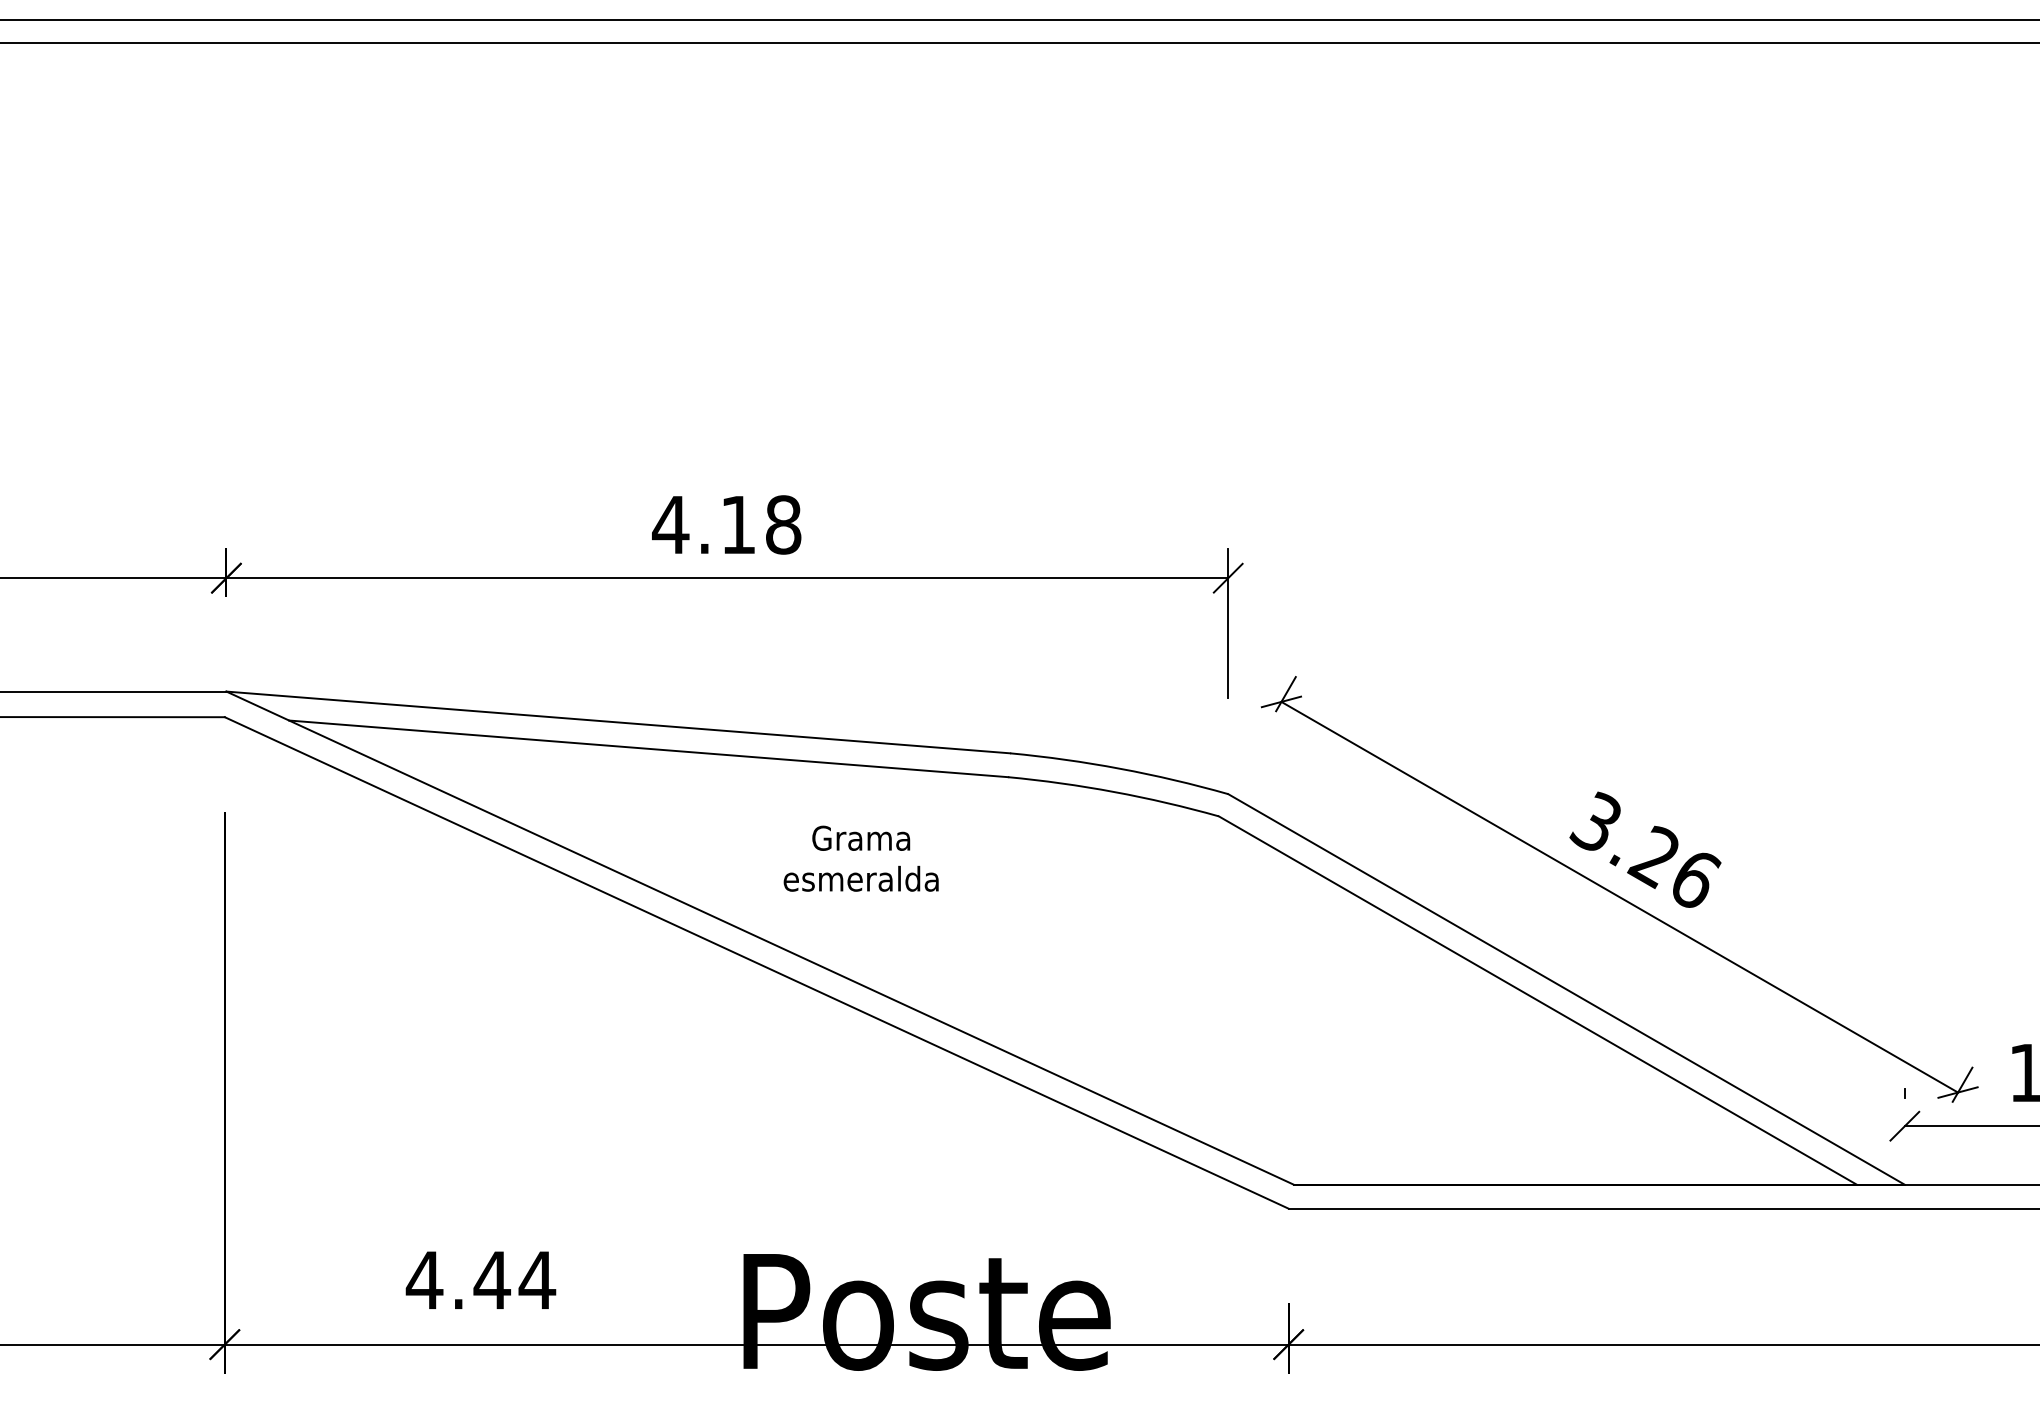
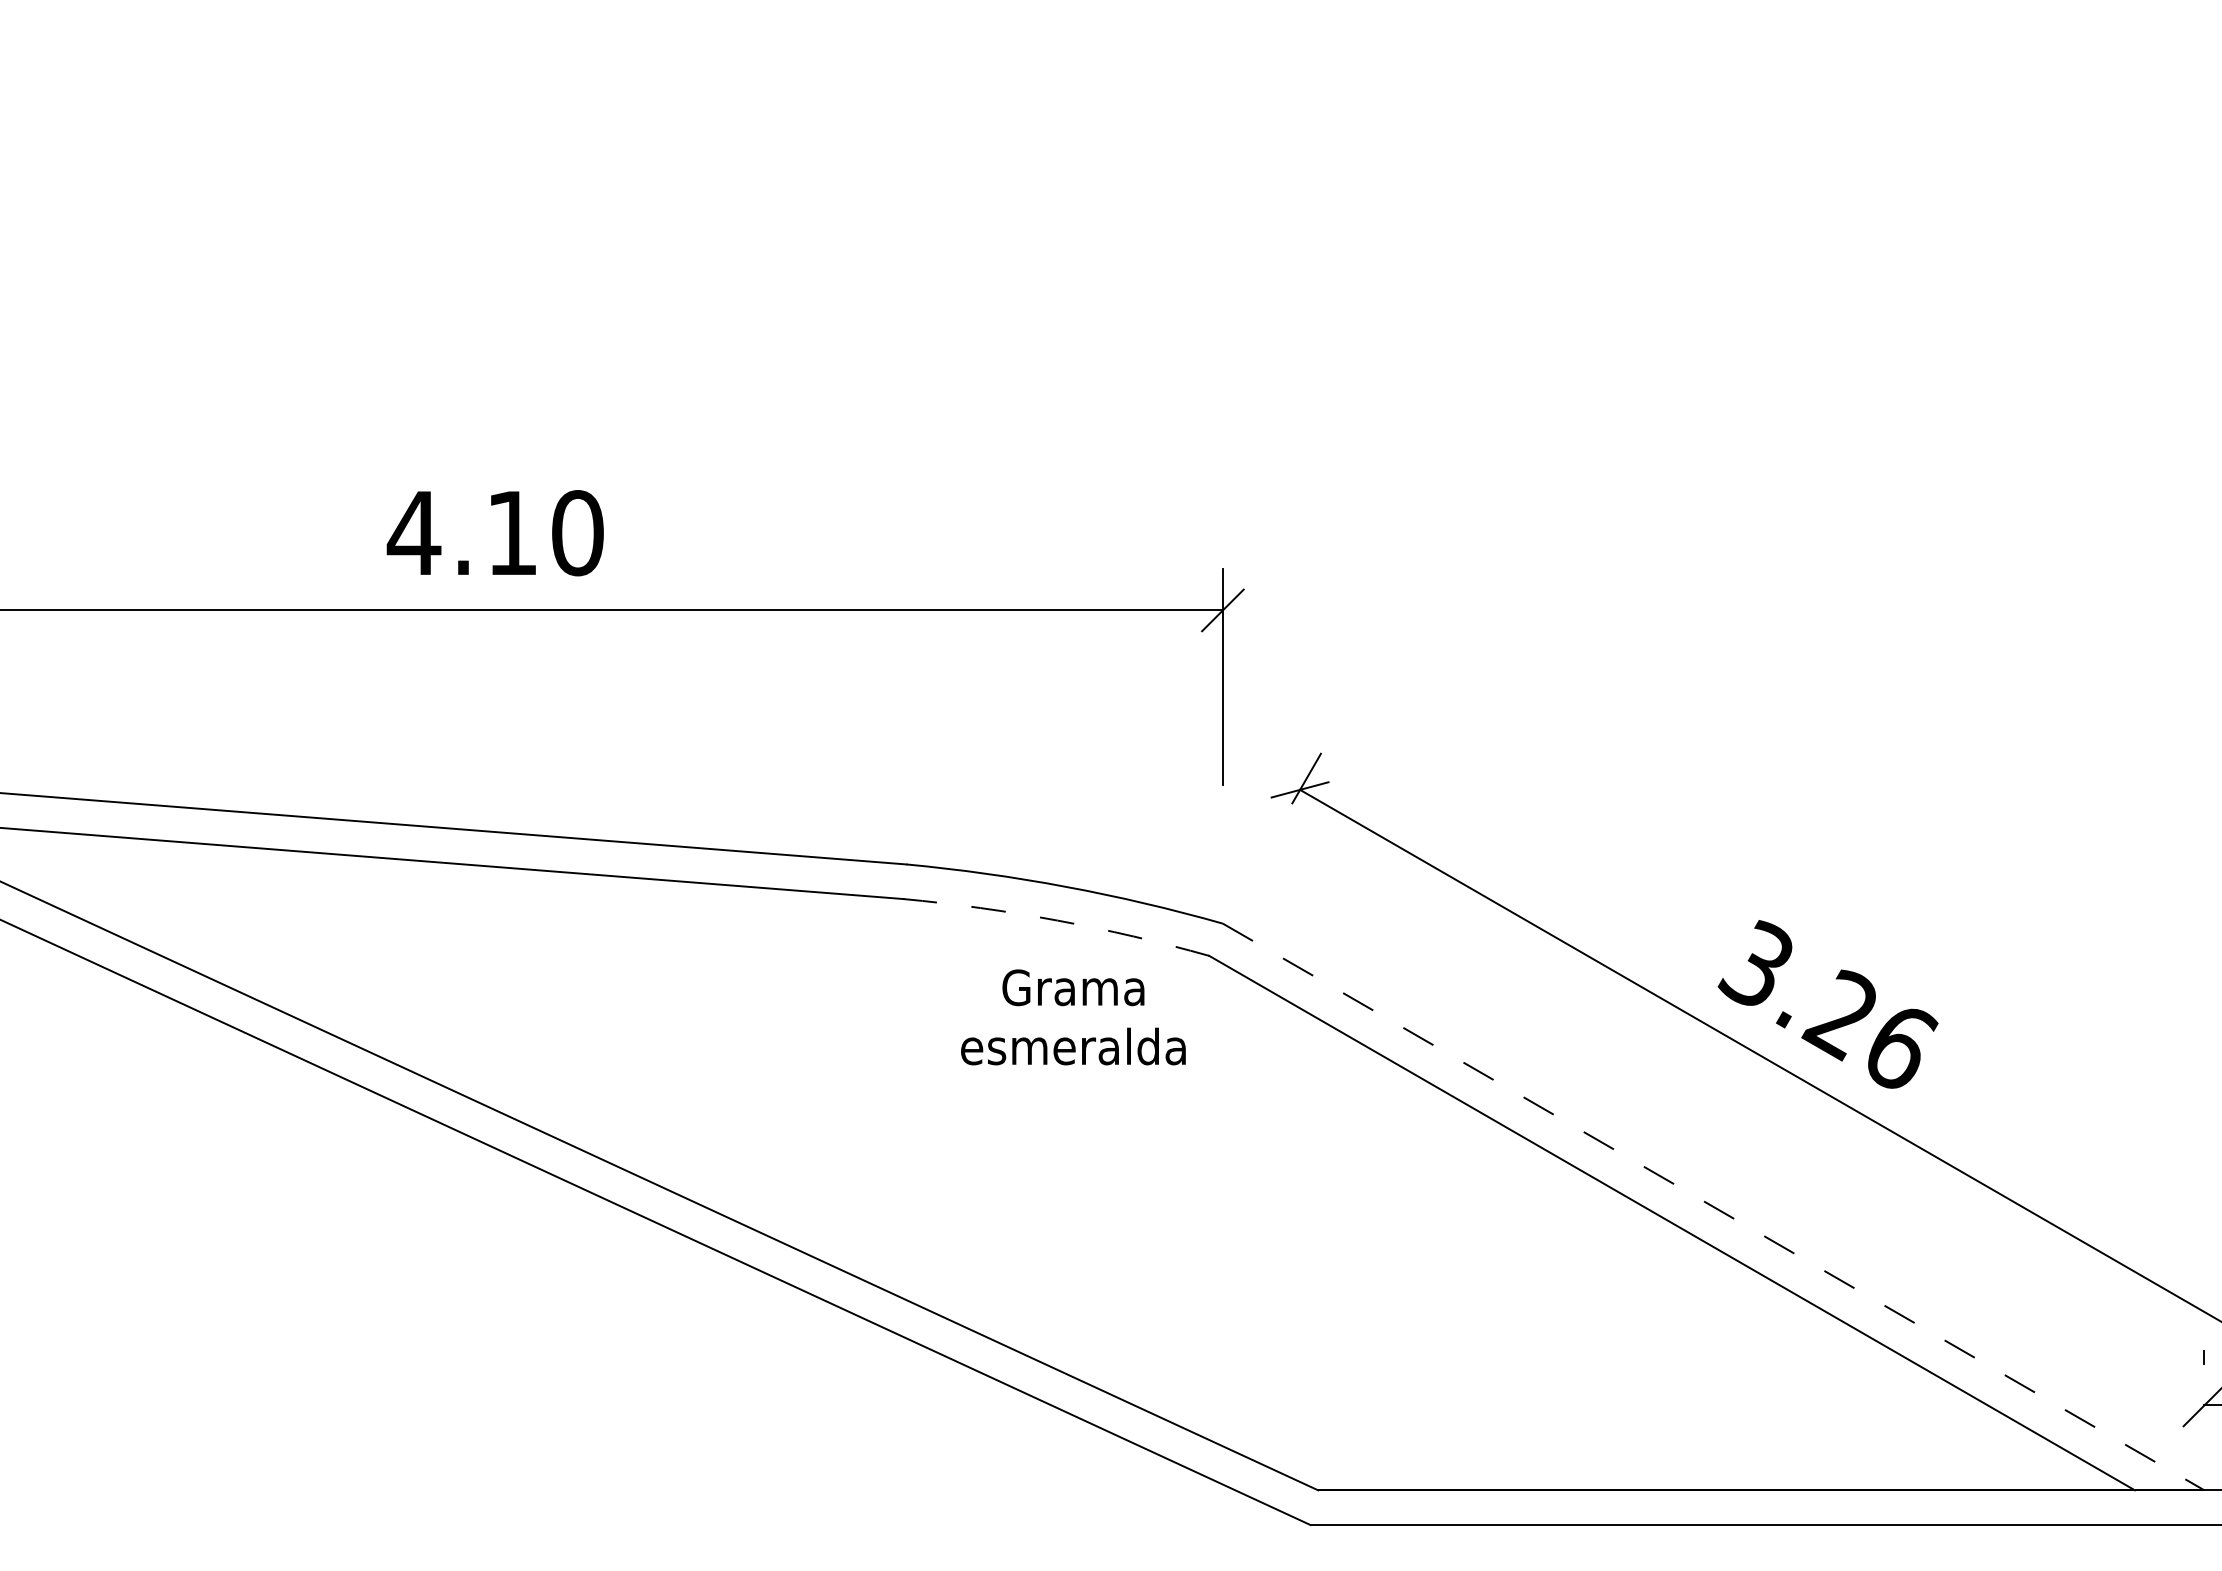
text: (783, 524) -> (577, 532), 4.18 -> 4.10
arc: (1114, 792) -> (1057, 921), solid -> dashed
text: (860, 858) -> (1072, 1017), moved
line: (1566, 989) -> (1713, 1207), solid -> dashed

